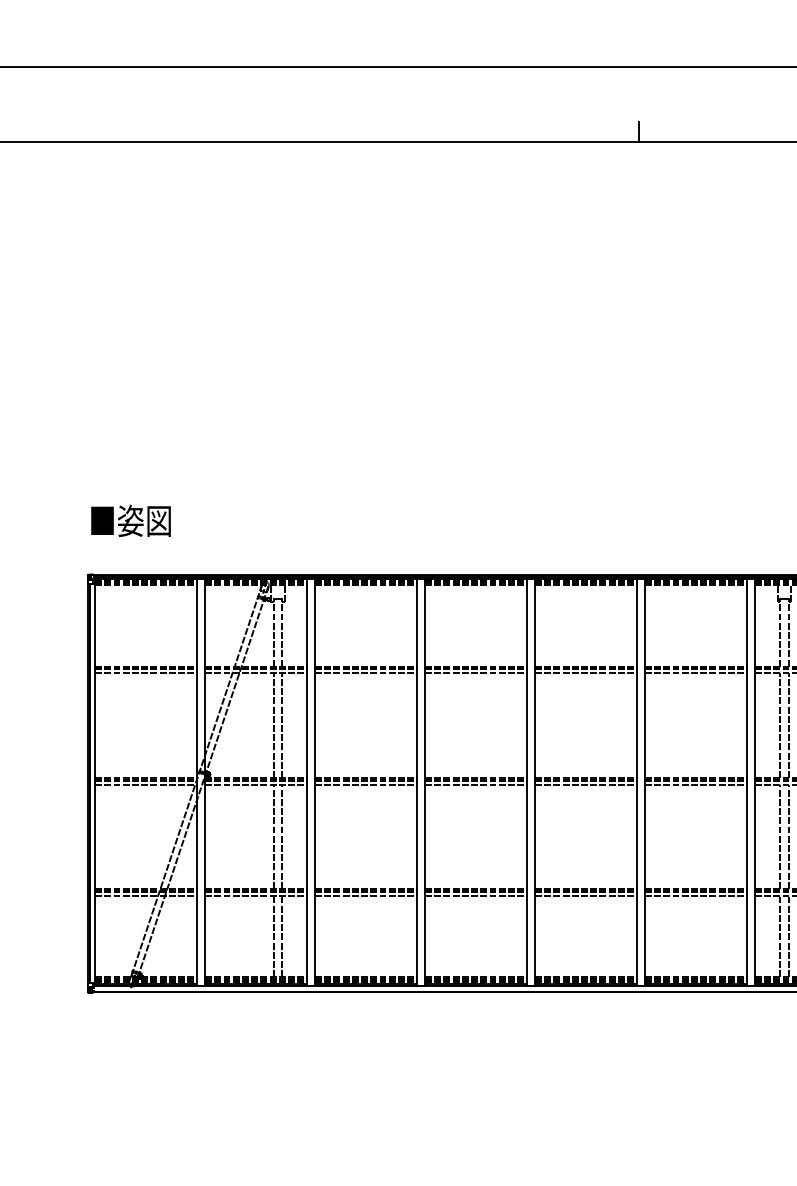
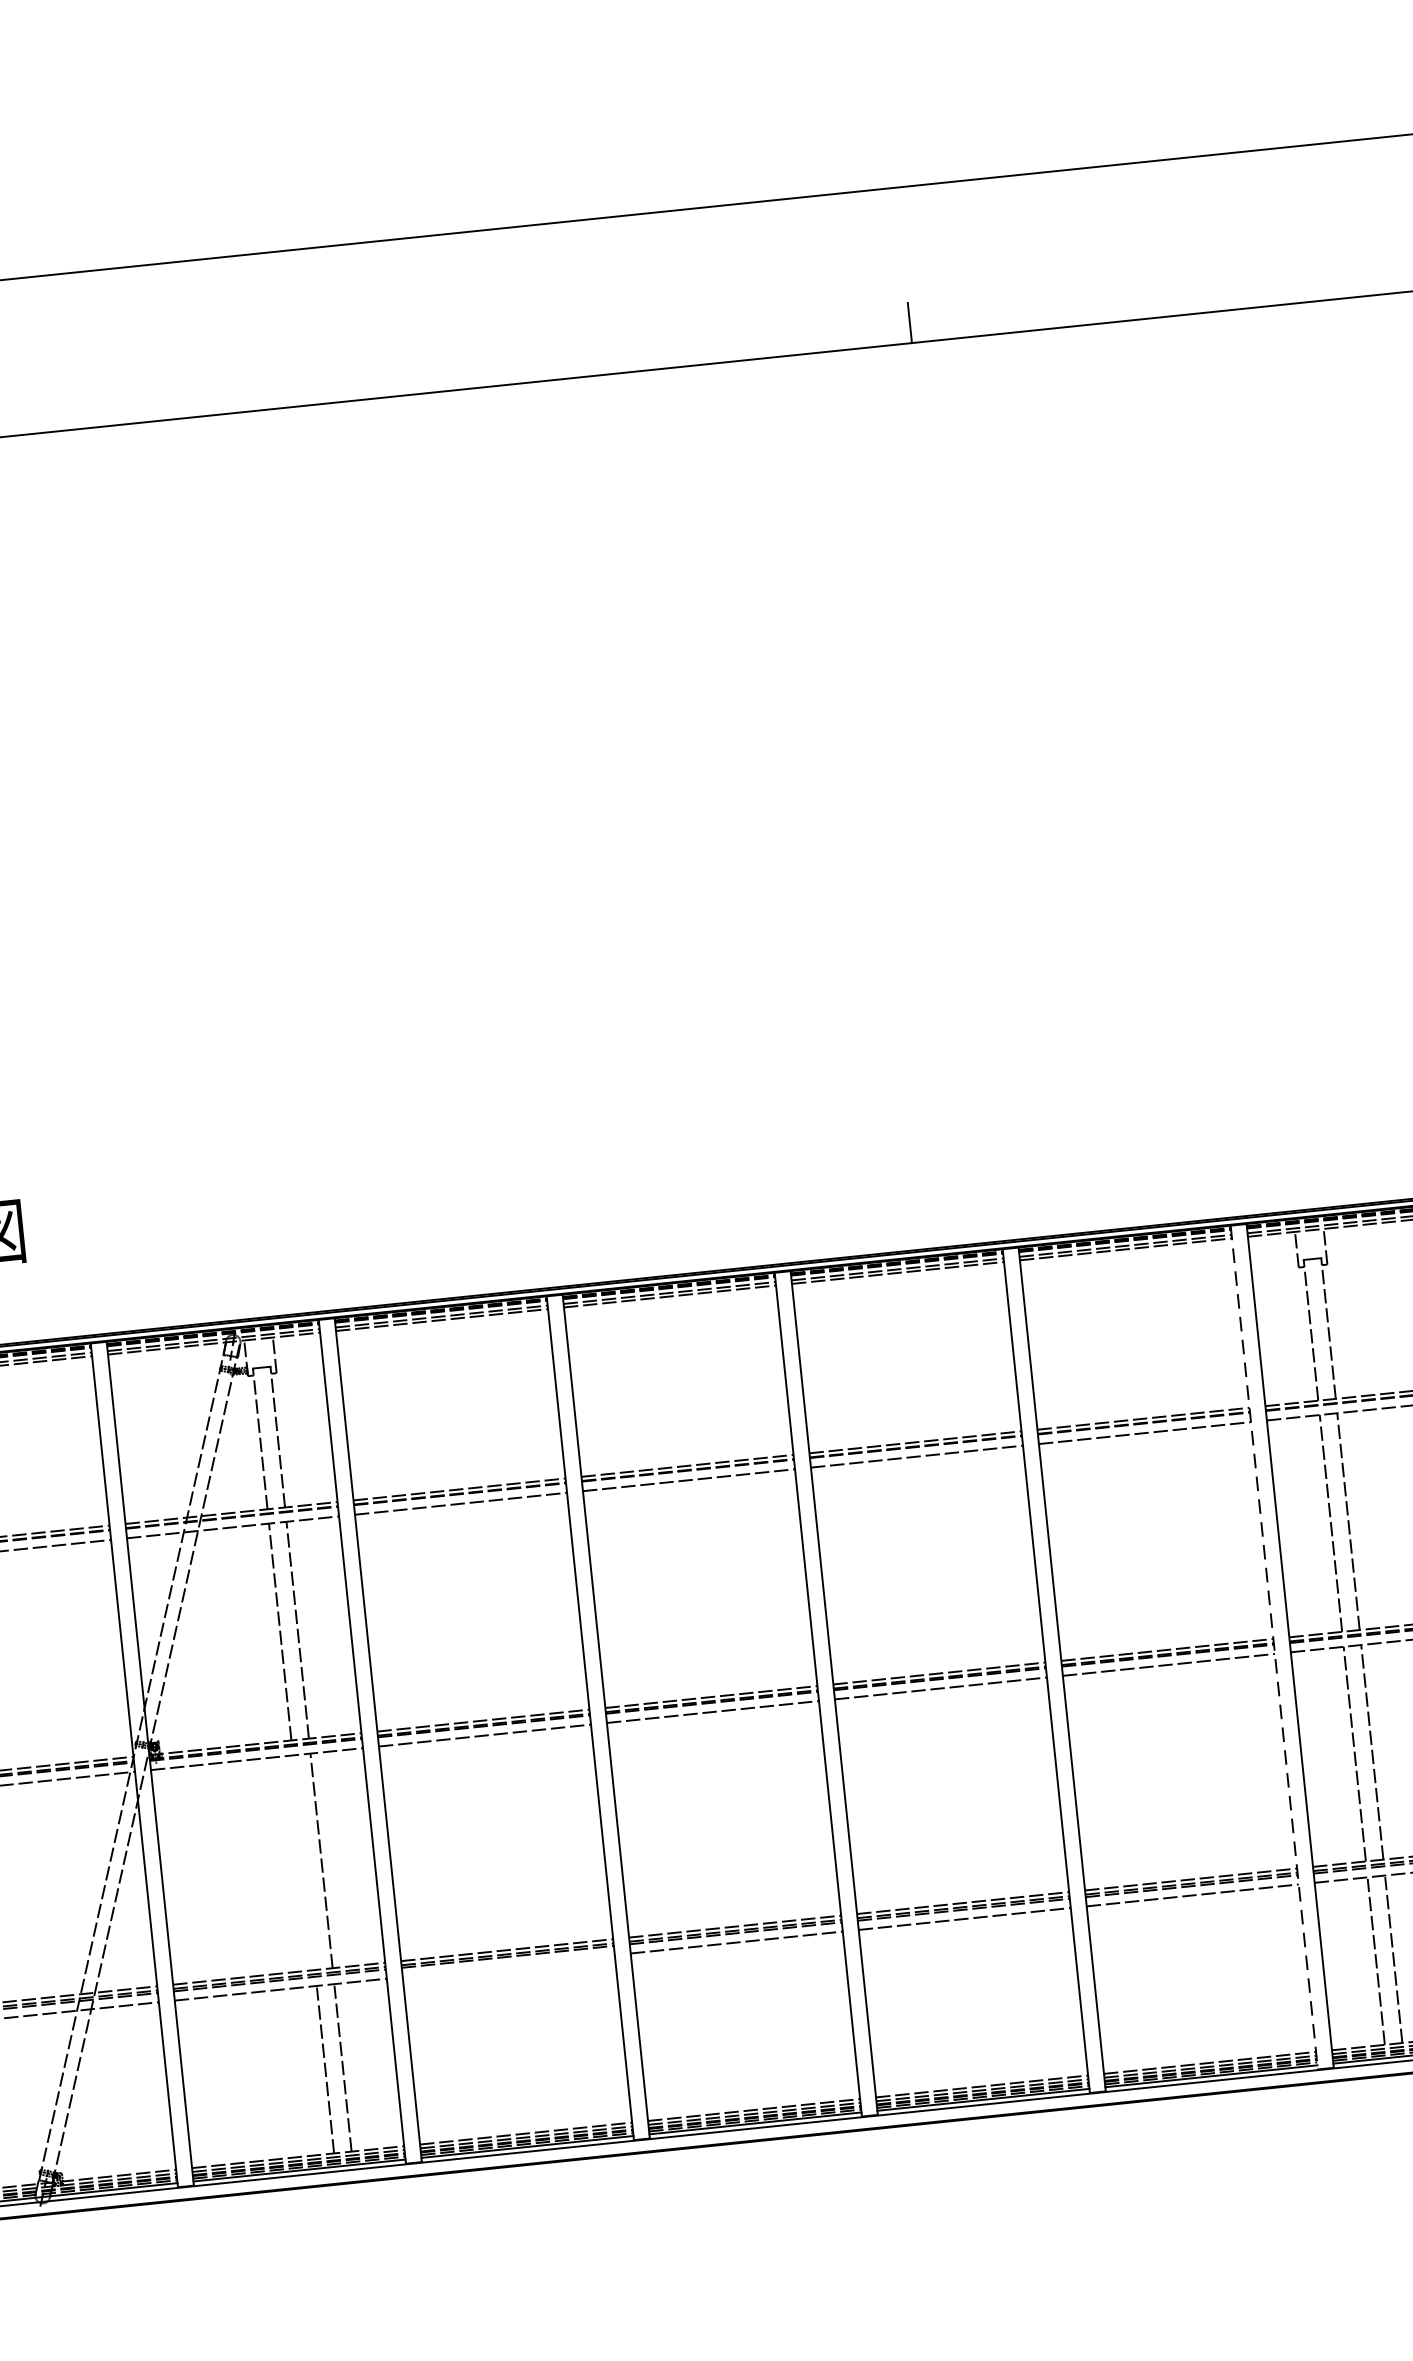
line: (747, 782) -> (1274, 1648), solid -> dashed
line: (273, 836) -> (303, 1861), removed
line: (366, 896) -> (509, 1966), removed

